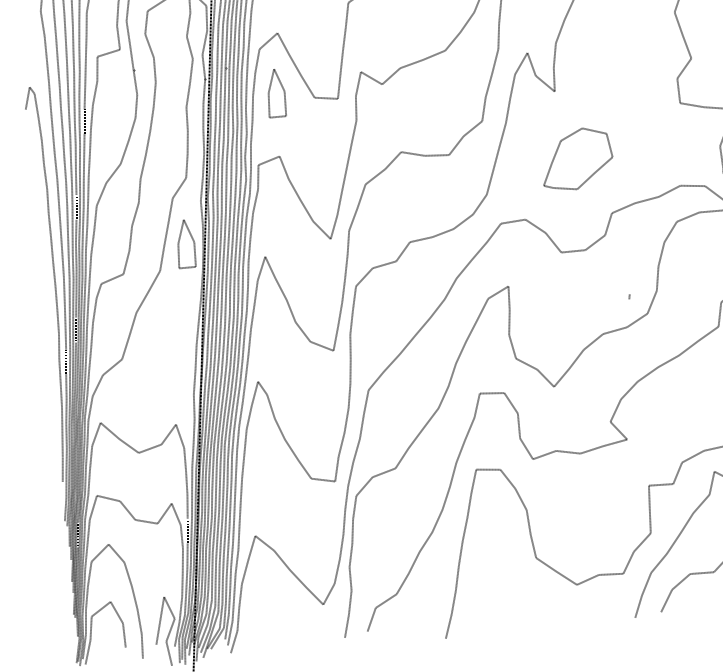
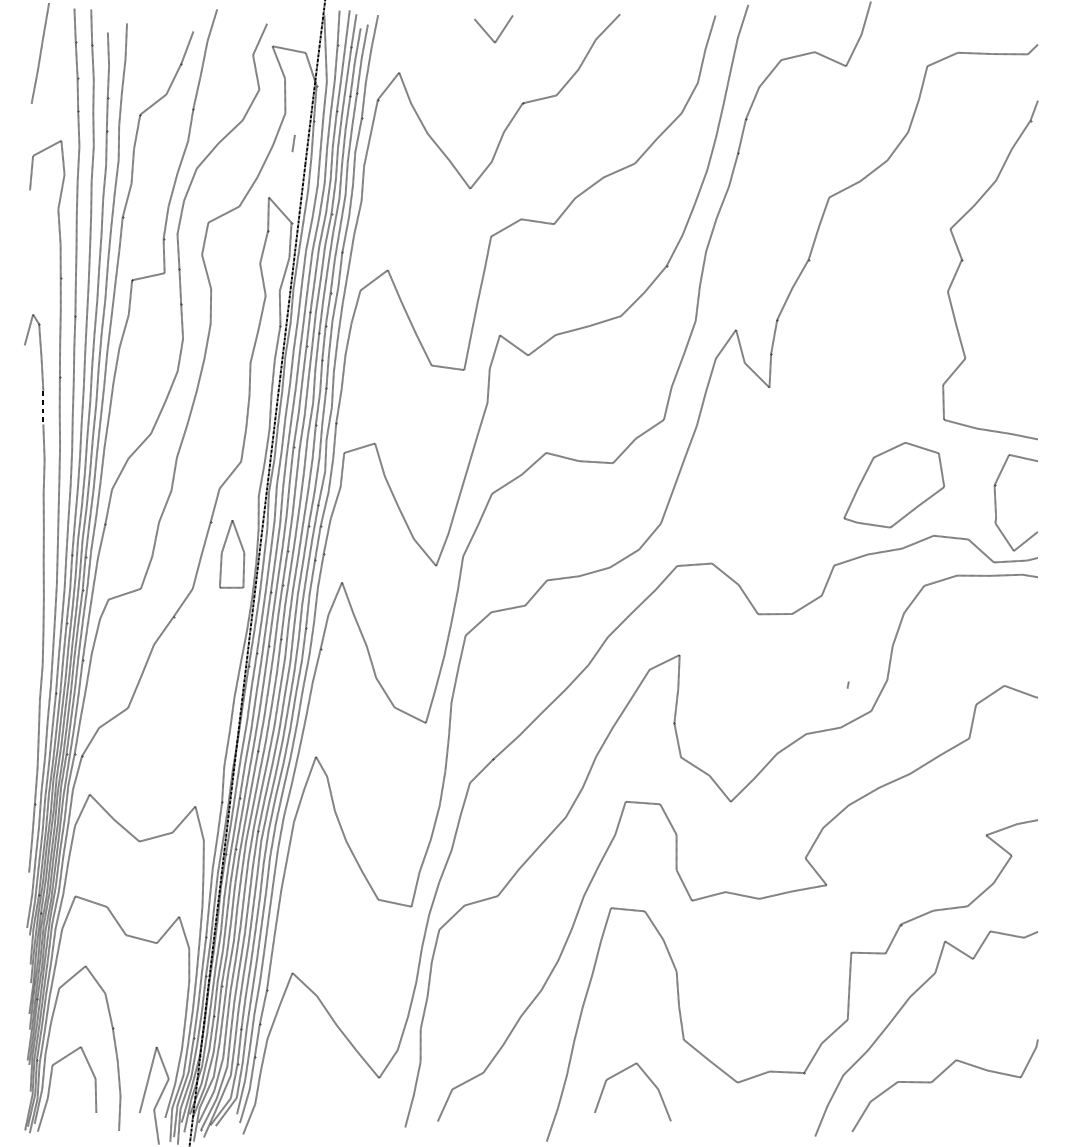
part: (276, 93) -> (378, 354), removed
part: (576, 159) -> (893, 485), moved
line: (514, 588) -> (649, 1080), added

